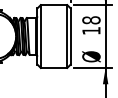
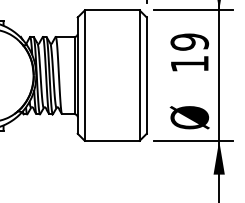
text: (91, 20) -> (189, 42), 18 -> 19

